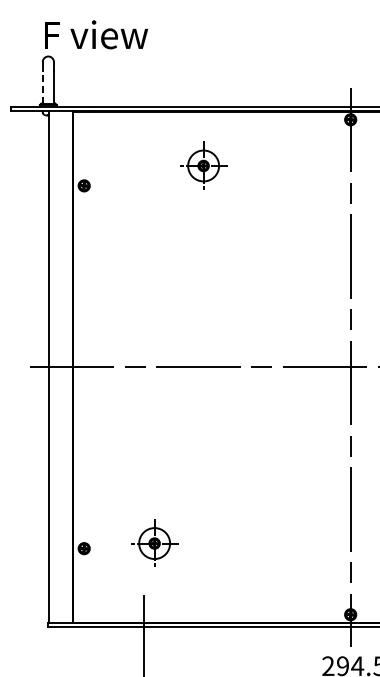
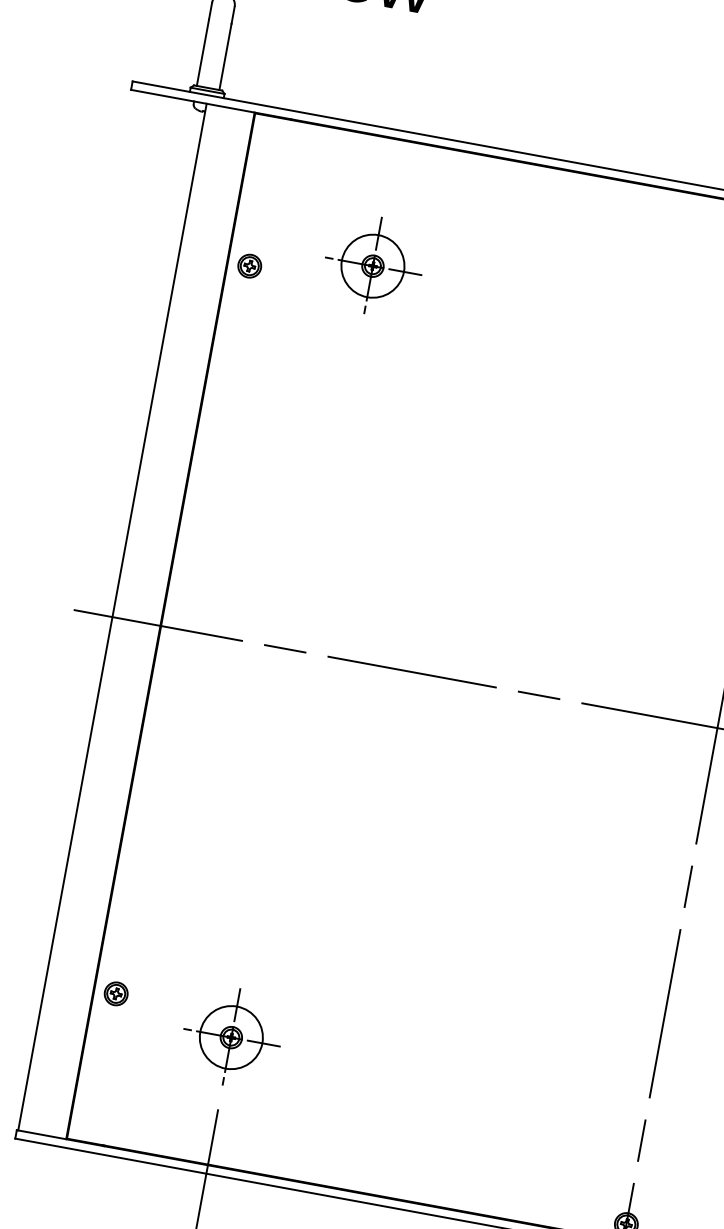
line: (42, 87) -> (202, 53), dashed -> solid
part: (203, 165) -> (372, 265), moved
part: (154, 542) -> (231, 1035), moved

